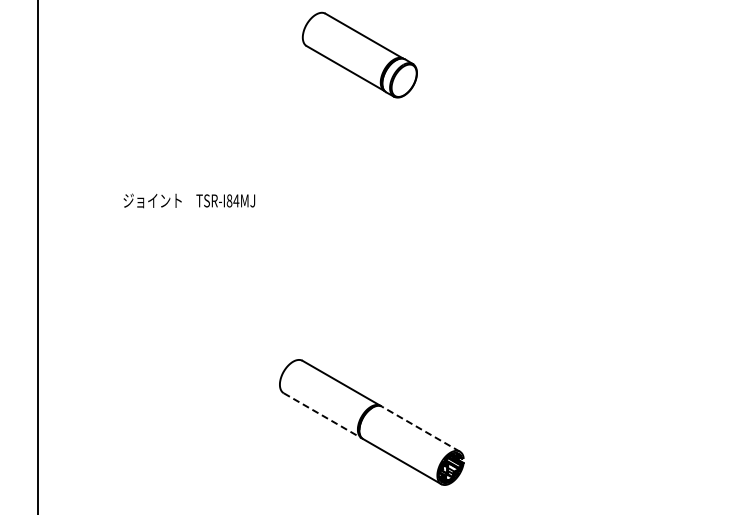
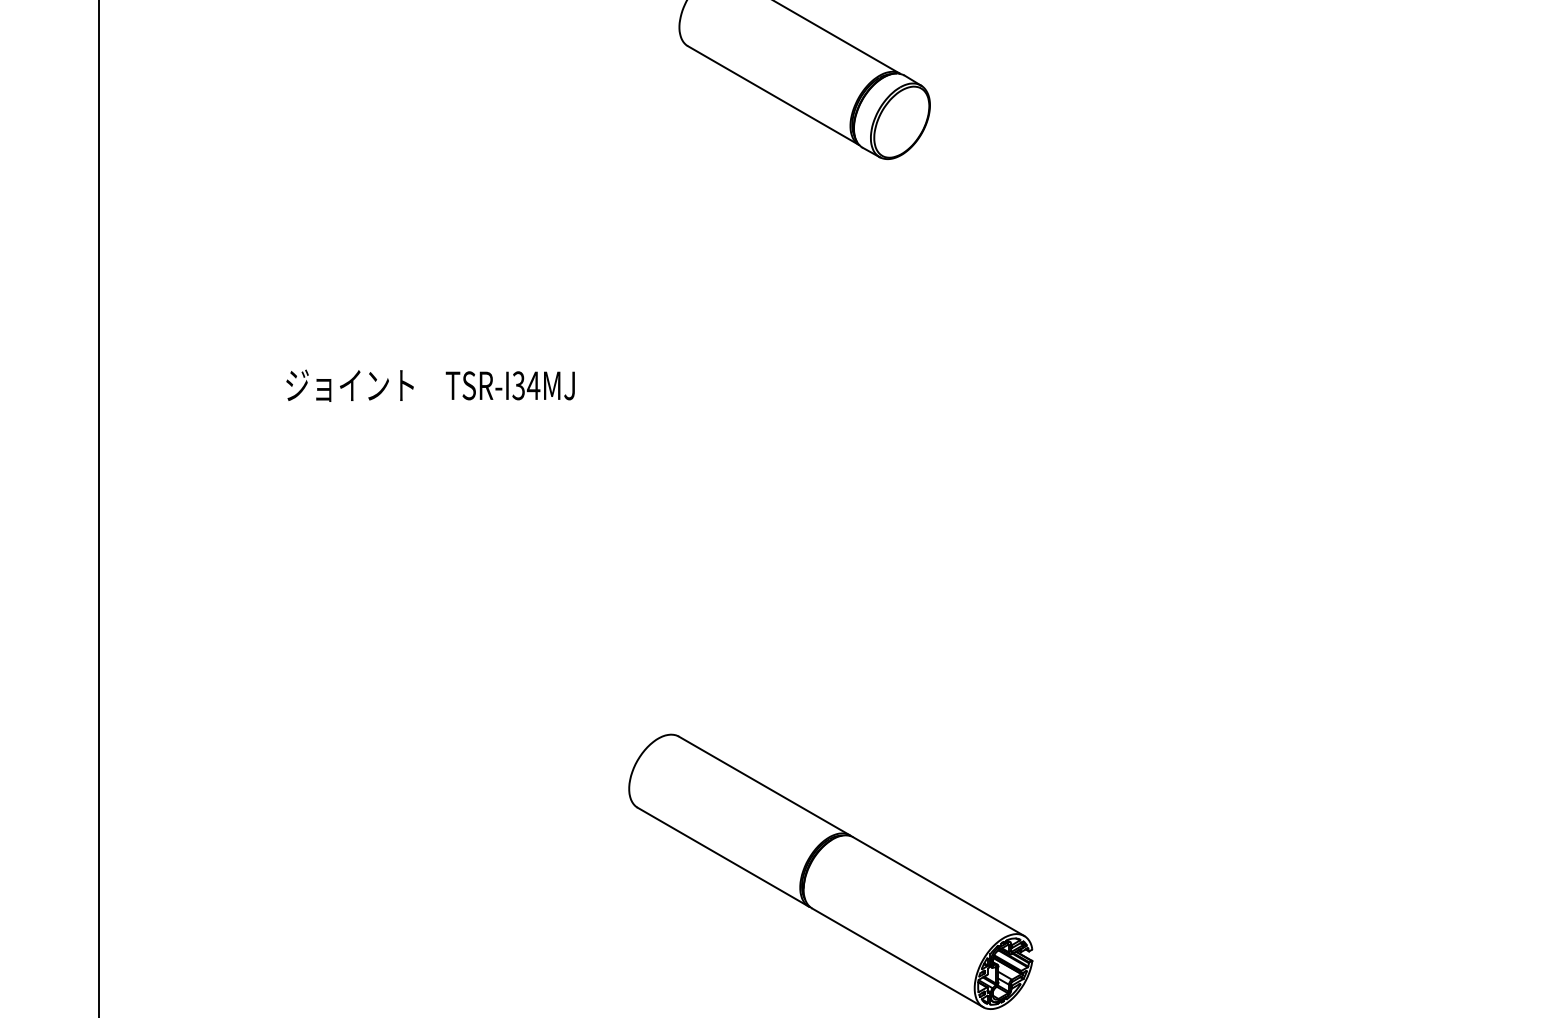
text: (229, 200) -> (518, 384), TSR-I84MJ -> TSR-I34MJ
line: (323, 416) -> (724, 858), dashed -> solid
line: (420, 428) -> (937, 885), dashed -> solid

